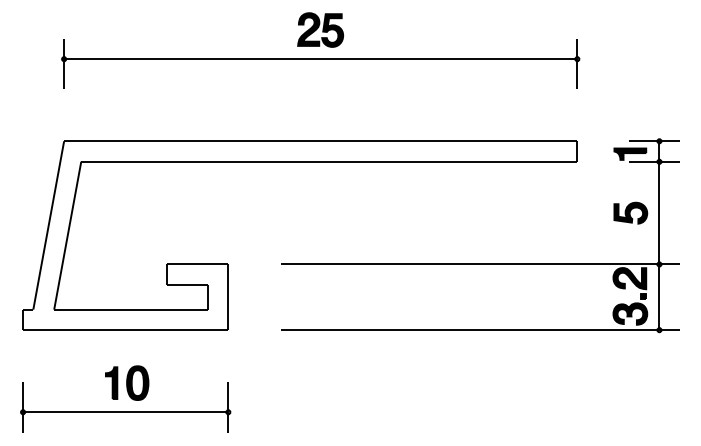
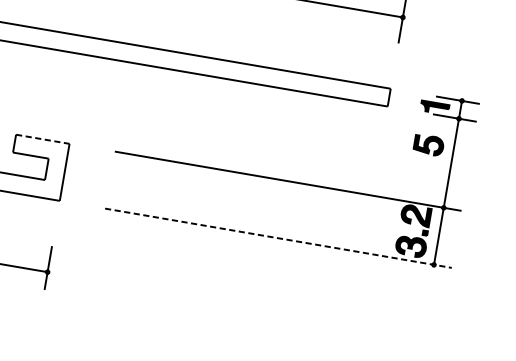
part: (630, 212) -> (428, 144), moved
line: (197, 264) -> (42, 139), solid -> dashed
line: (480, 330) -> (278, 238), solid -> dashed

